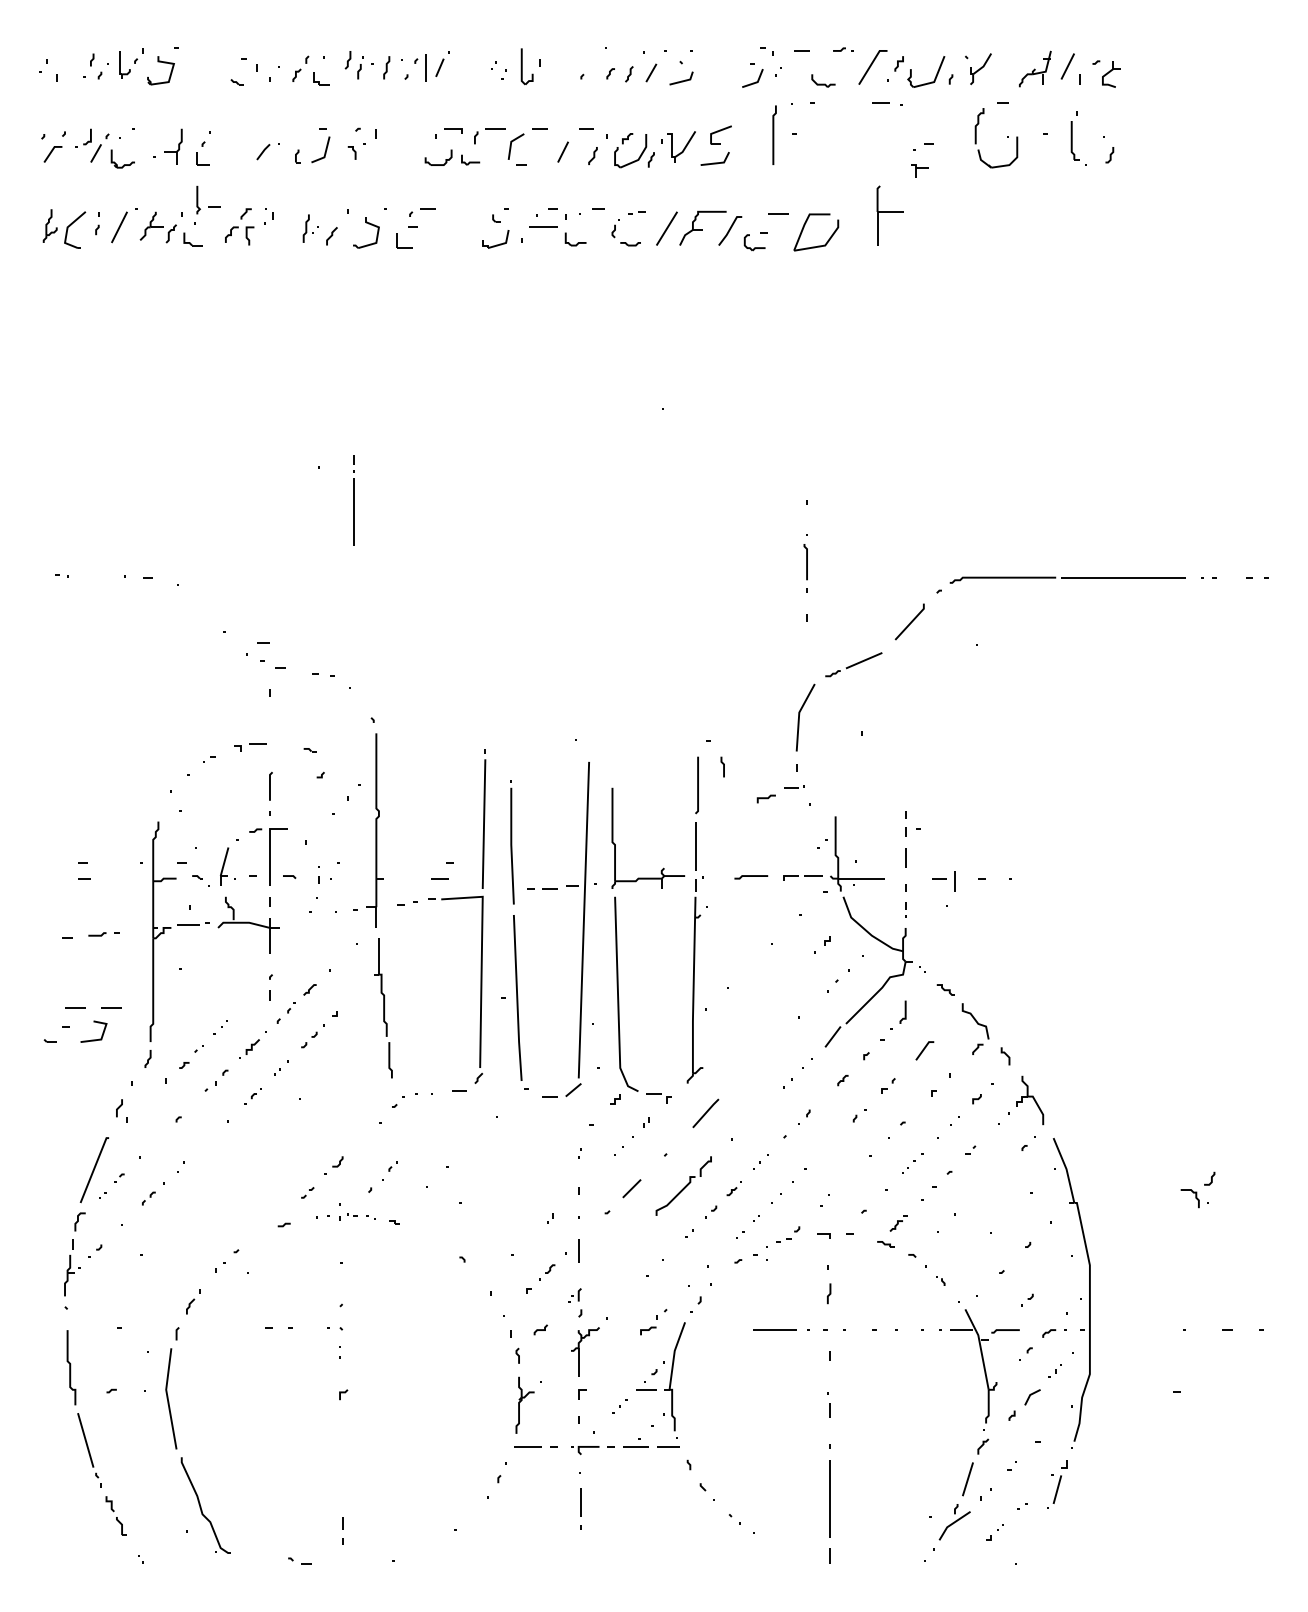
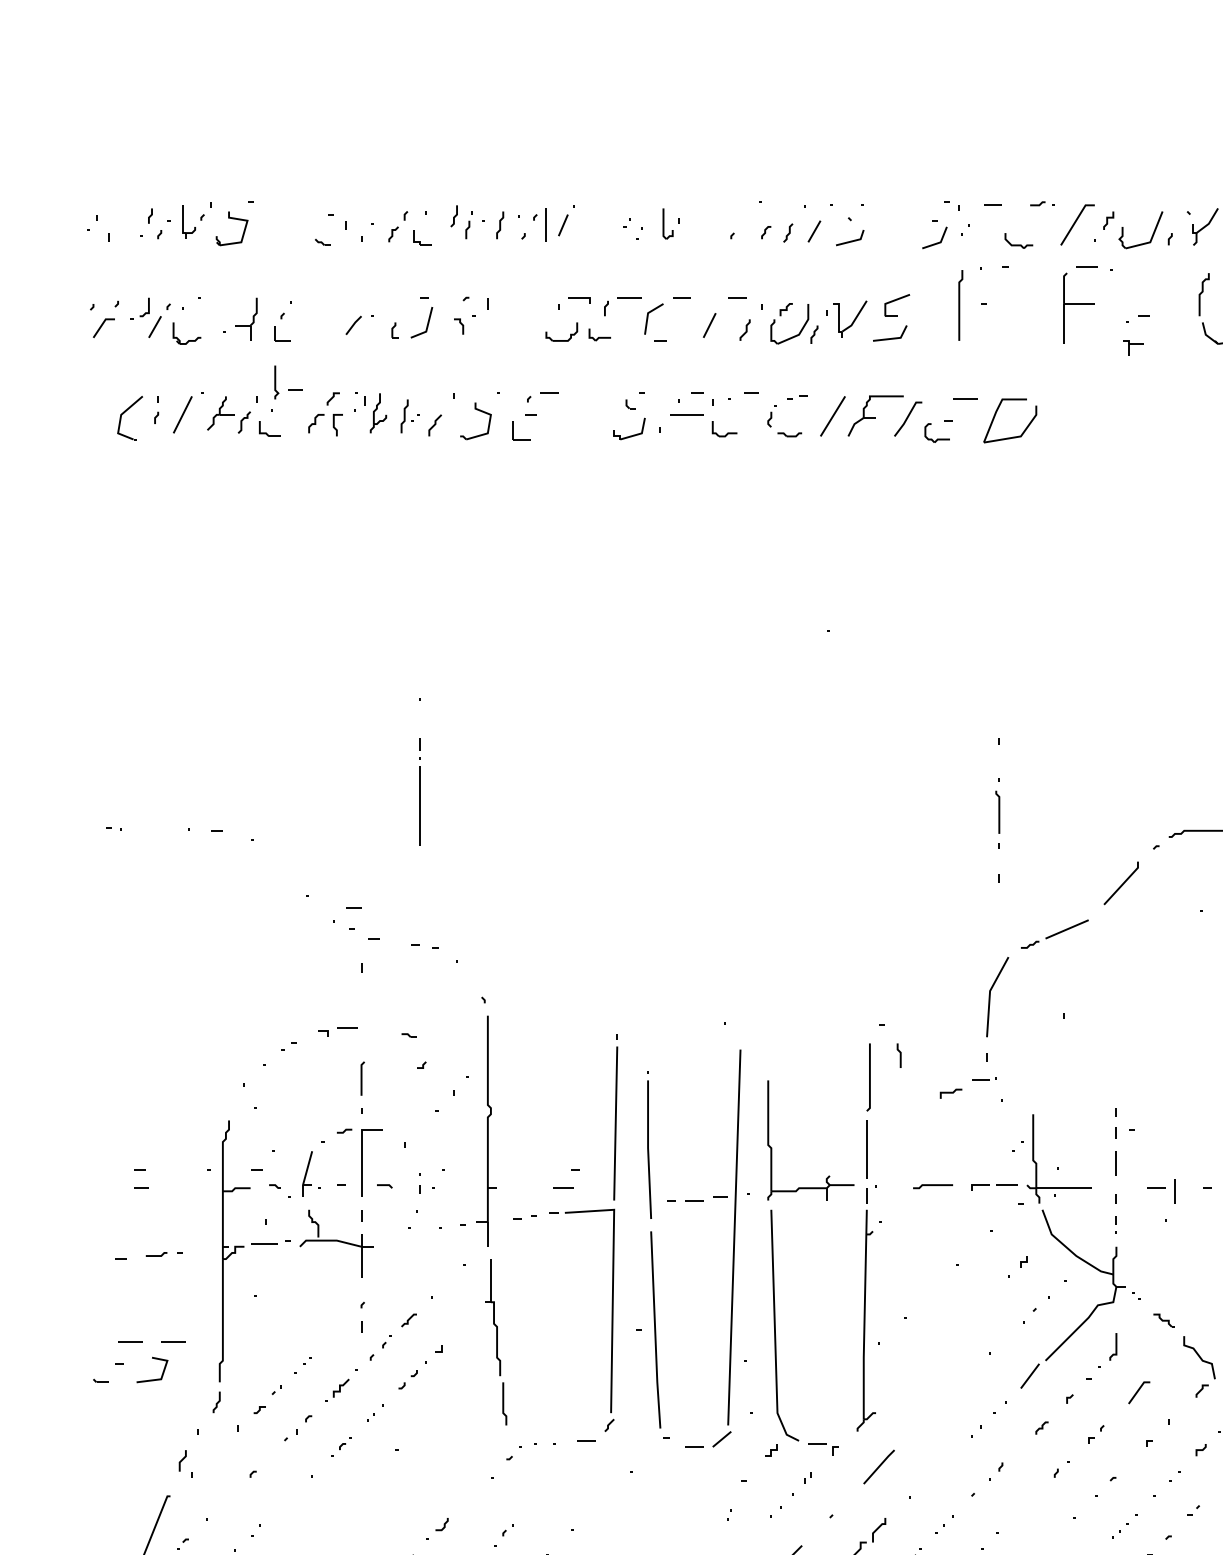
part: (530, 66) -> (670, 223), size x0.71
part: (889, 215) -> (1078, 308), moved
part: (49, 225) -> (377, 412), moved
line: (353, 500) -> (419, 792), moved

